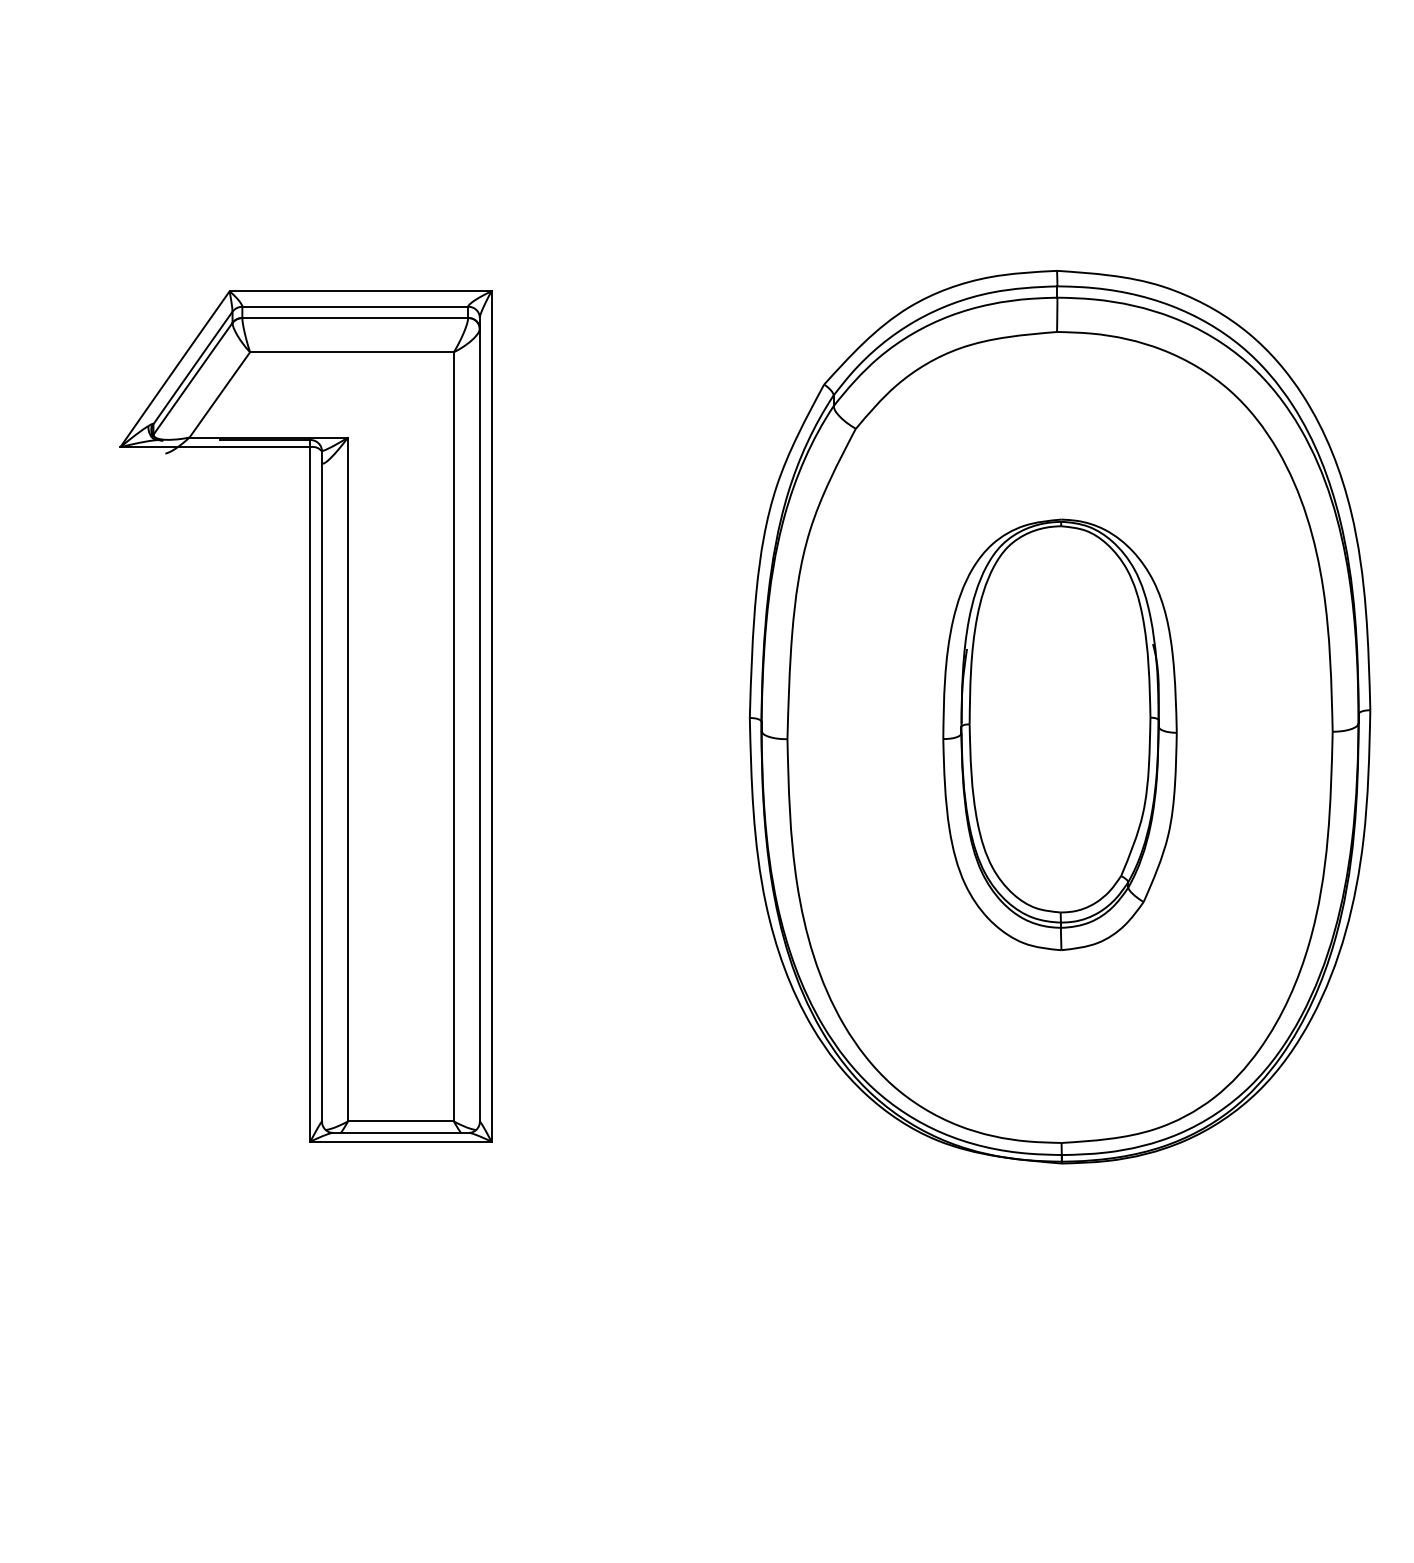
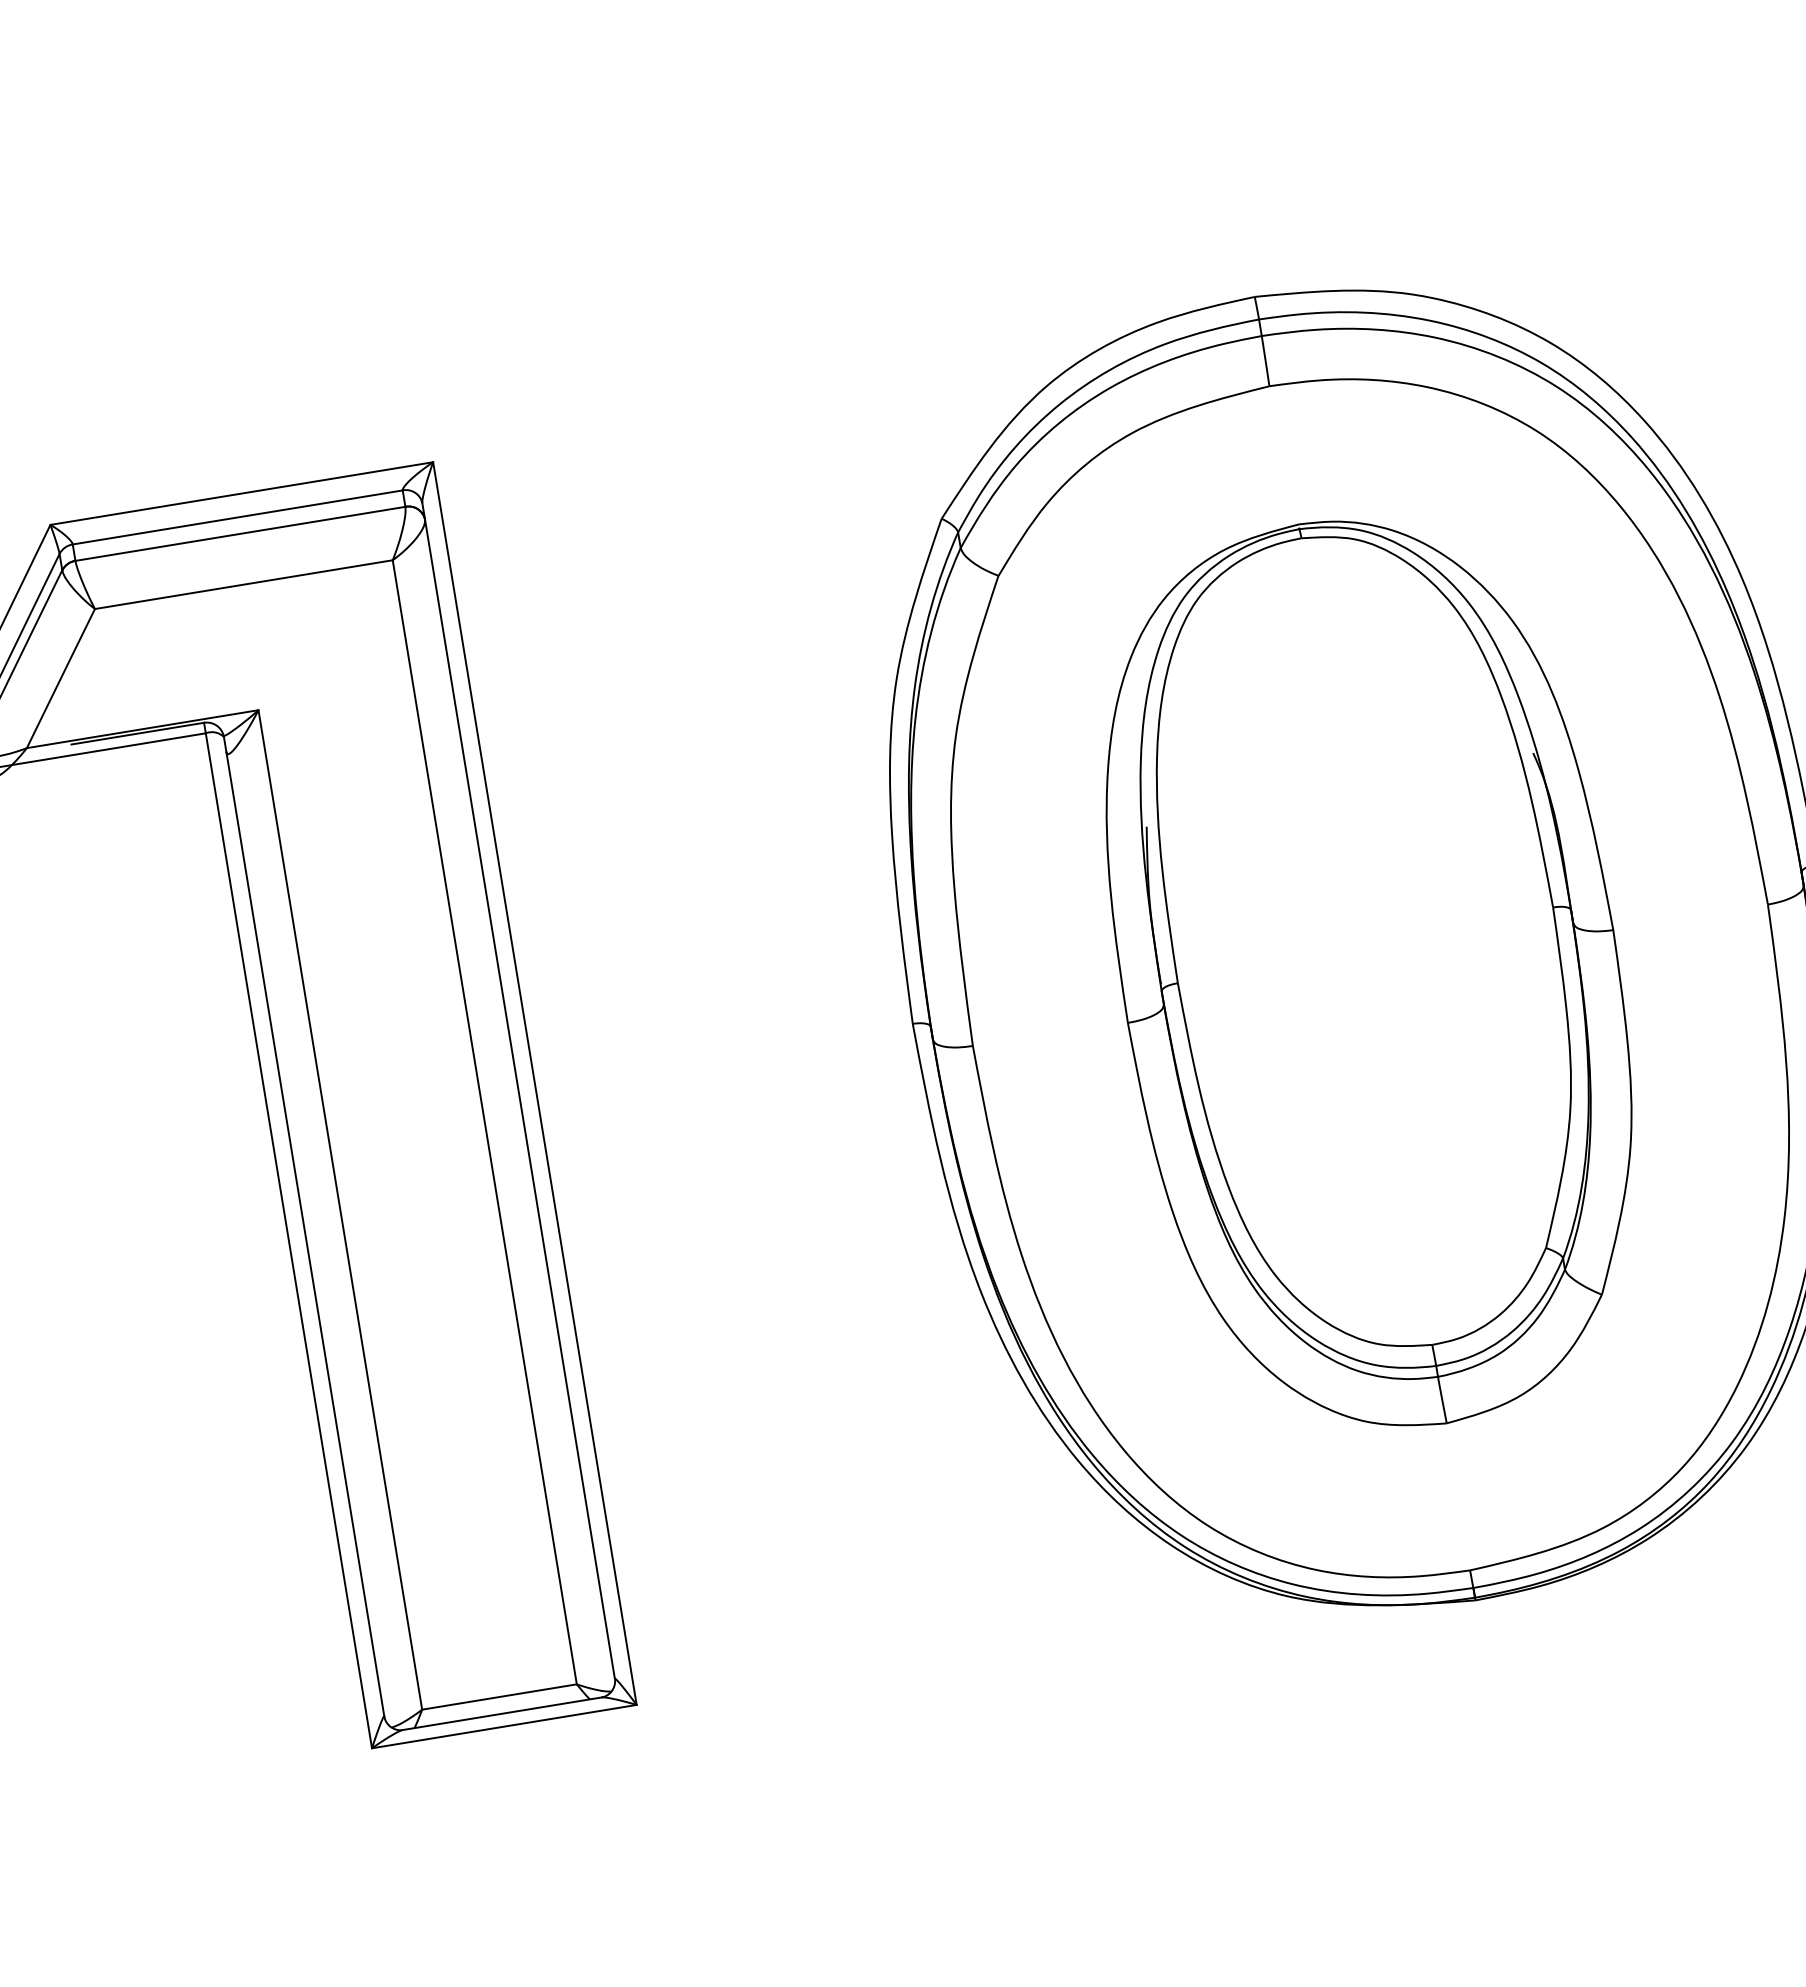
part: (1059, 734) -> (1369, 973), size x1.43

